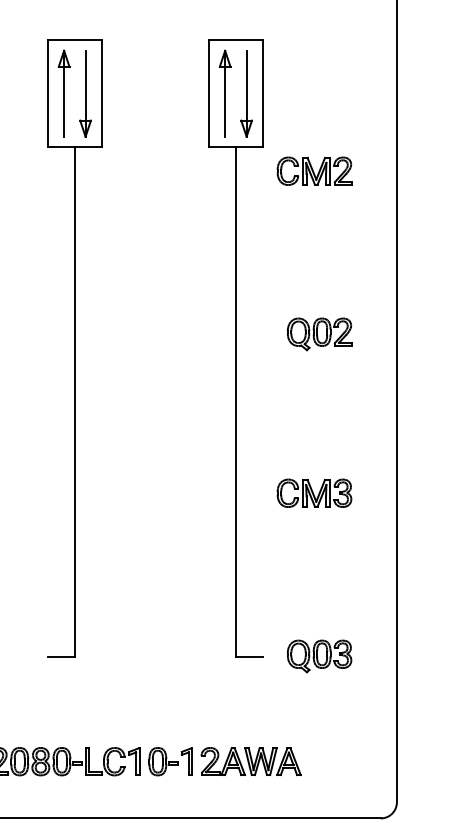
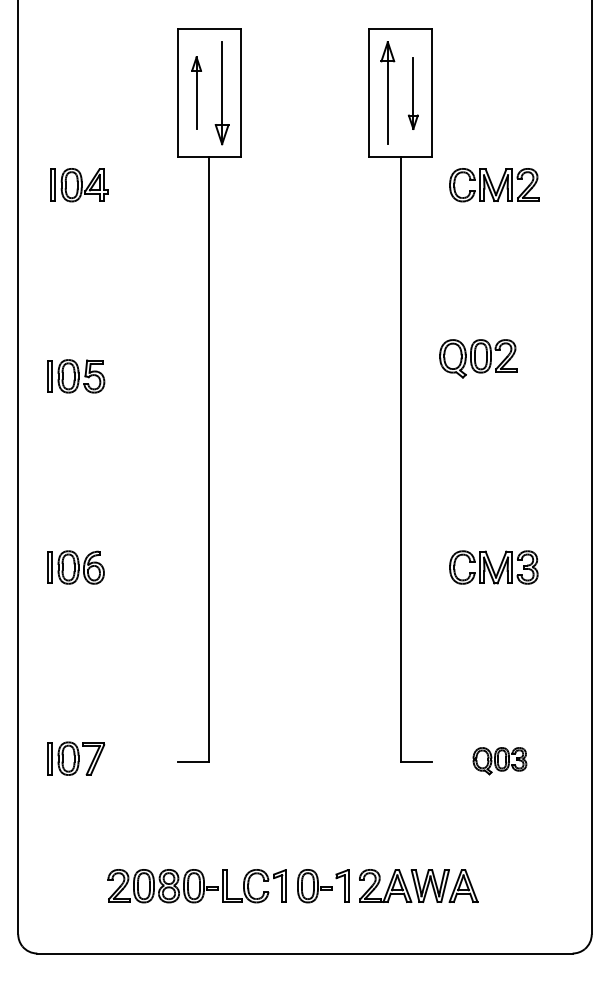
part: (63, 93) -> (196, 92), size x0.7
part: (246, 94) -> (413, 93), size x0.7
part: (320, 334) -> (478, 358), moved
part: (319, 655) -> (499, 760), size x0.7

